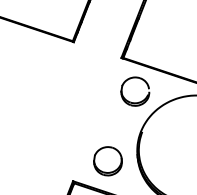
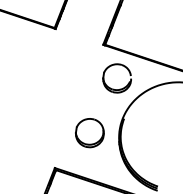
part: (107, 161) -> (89, 133), moved

